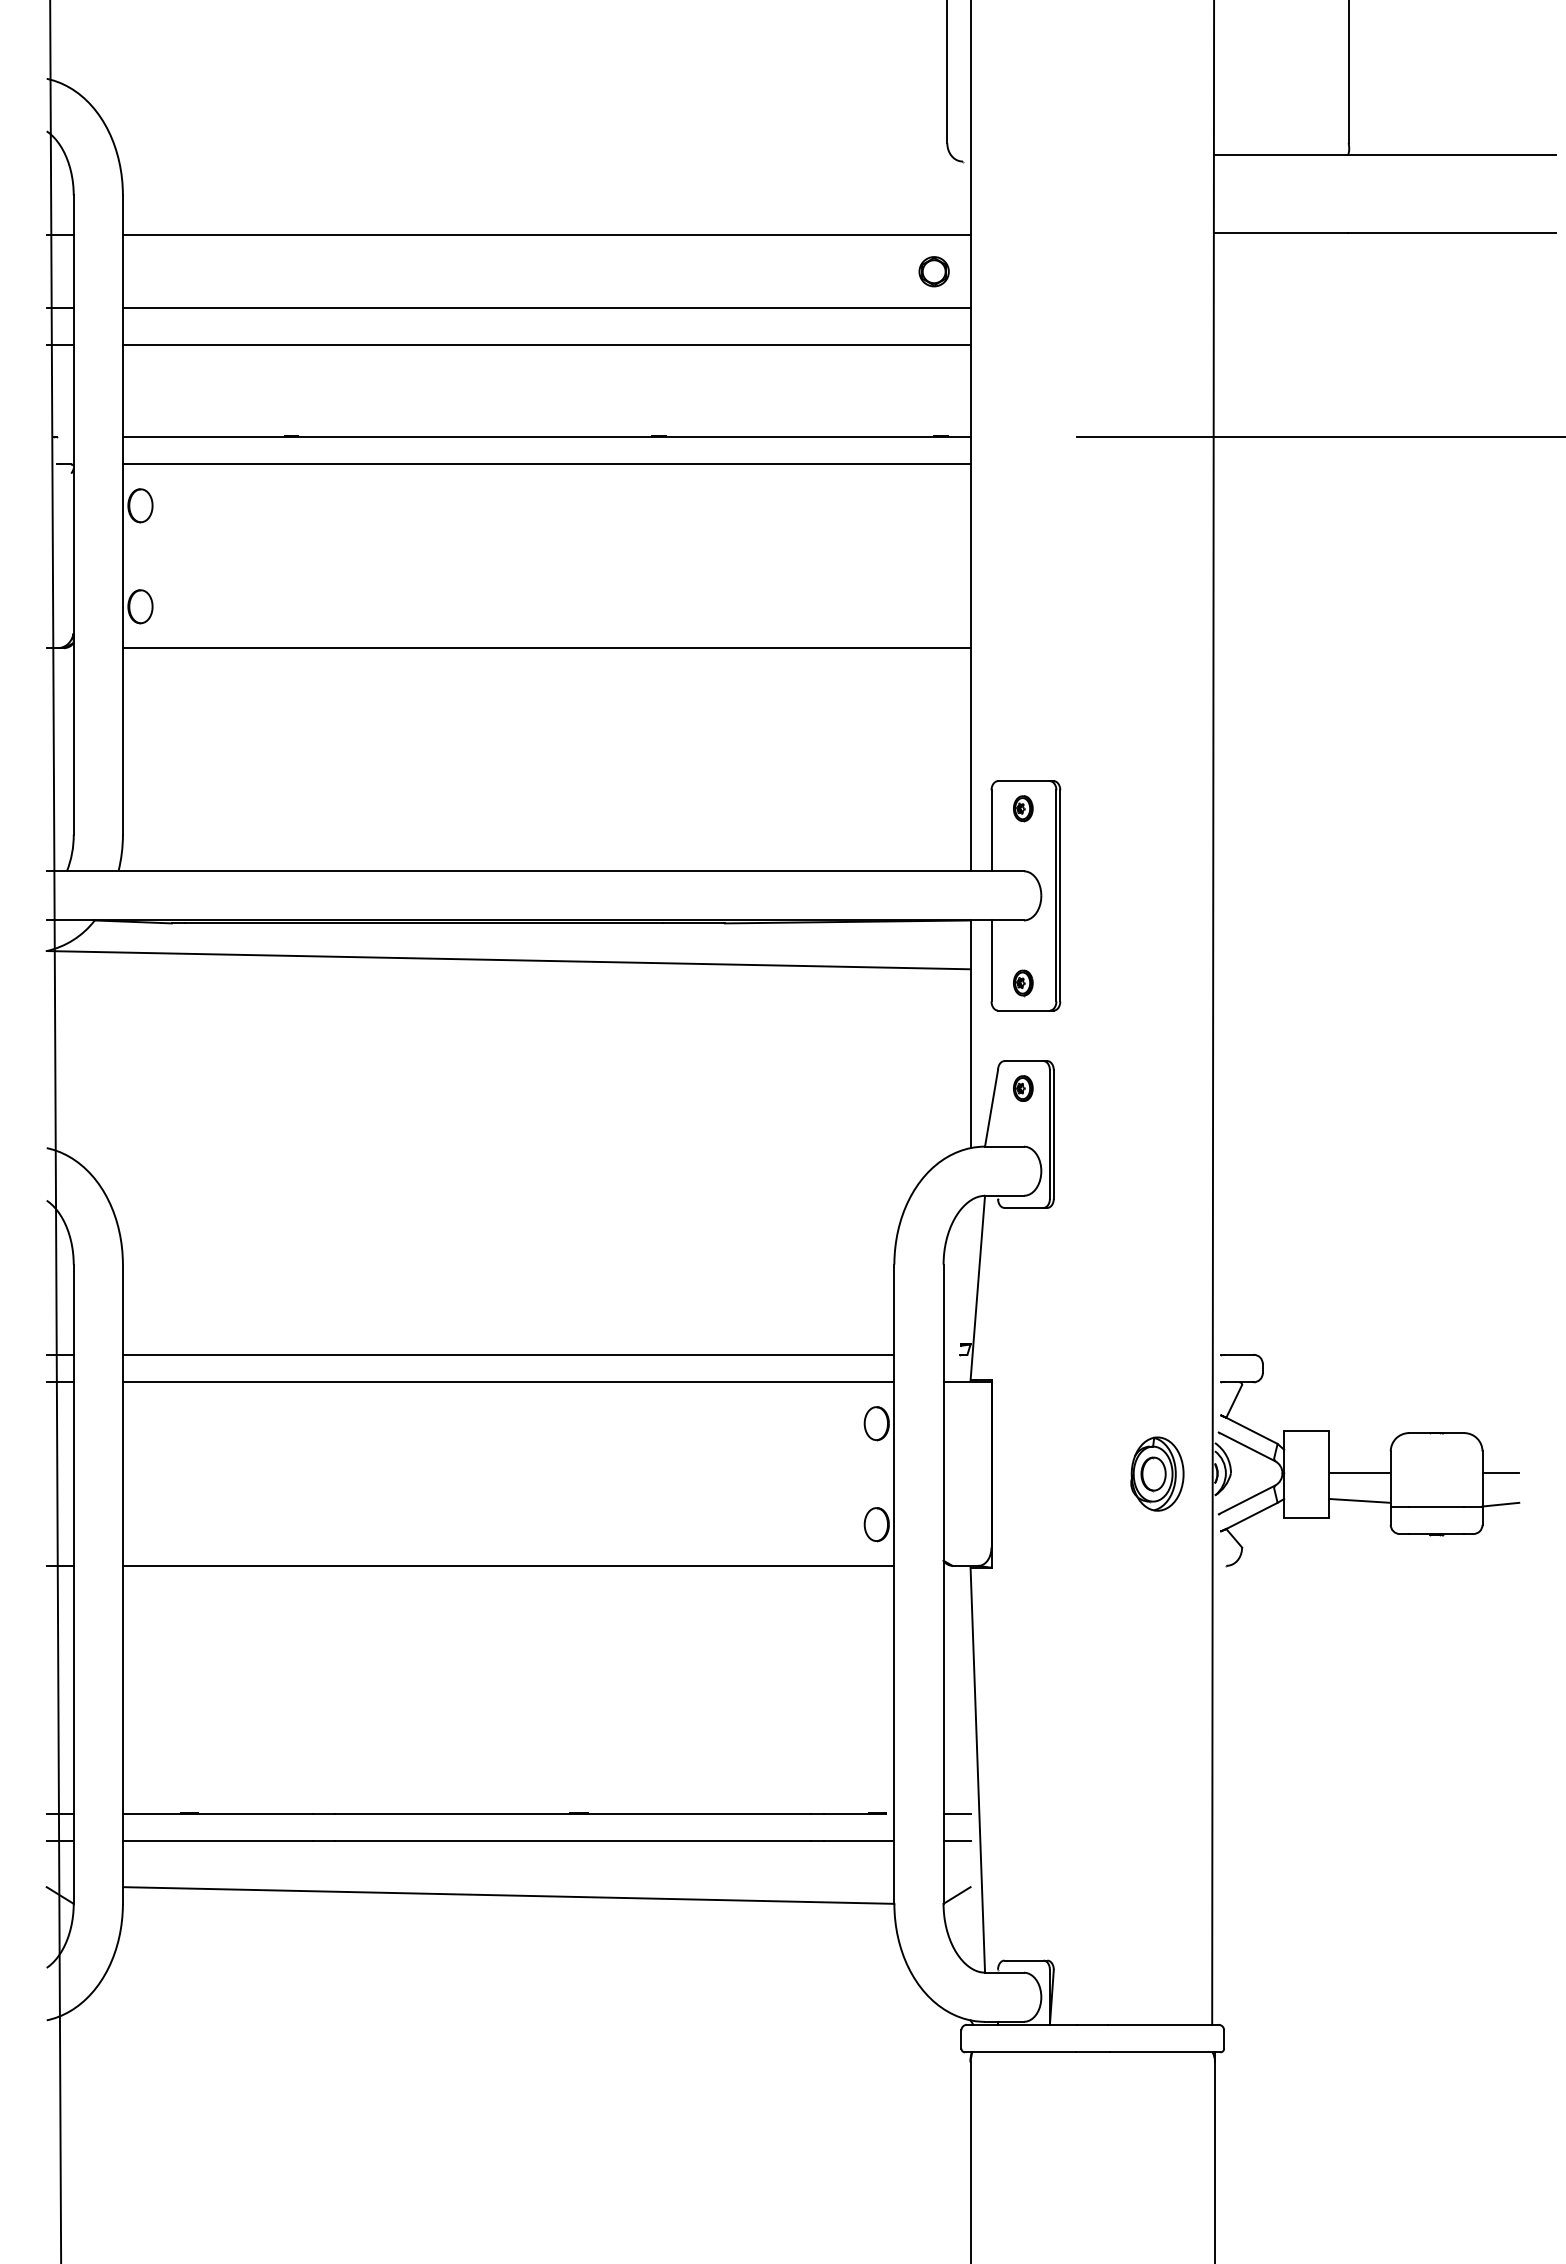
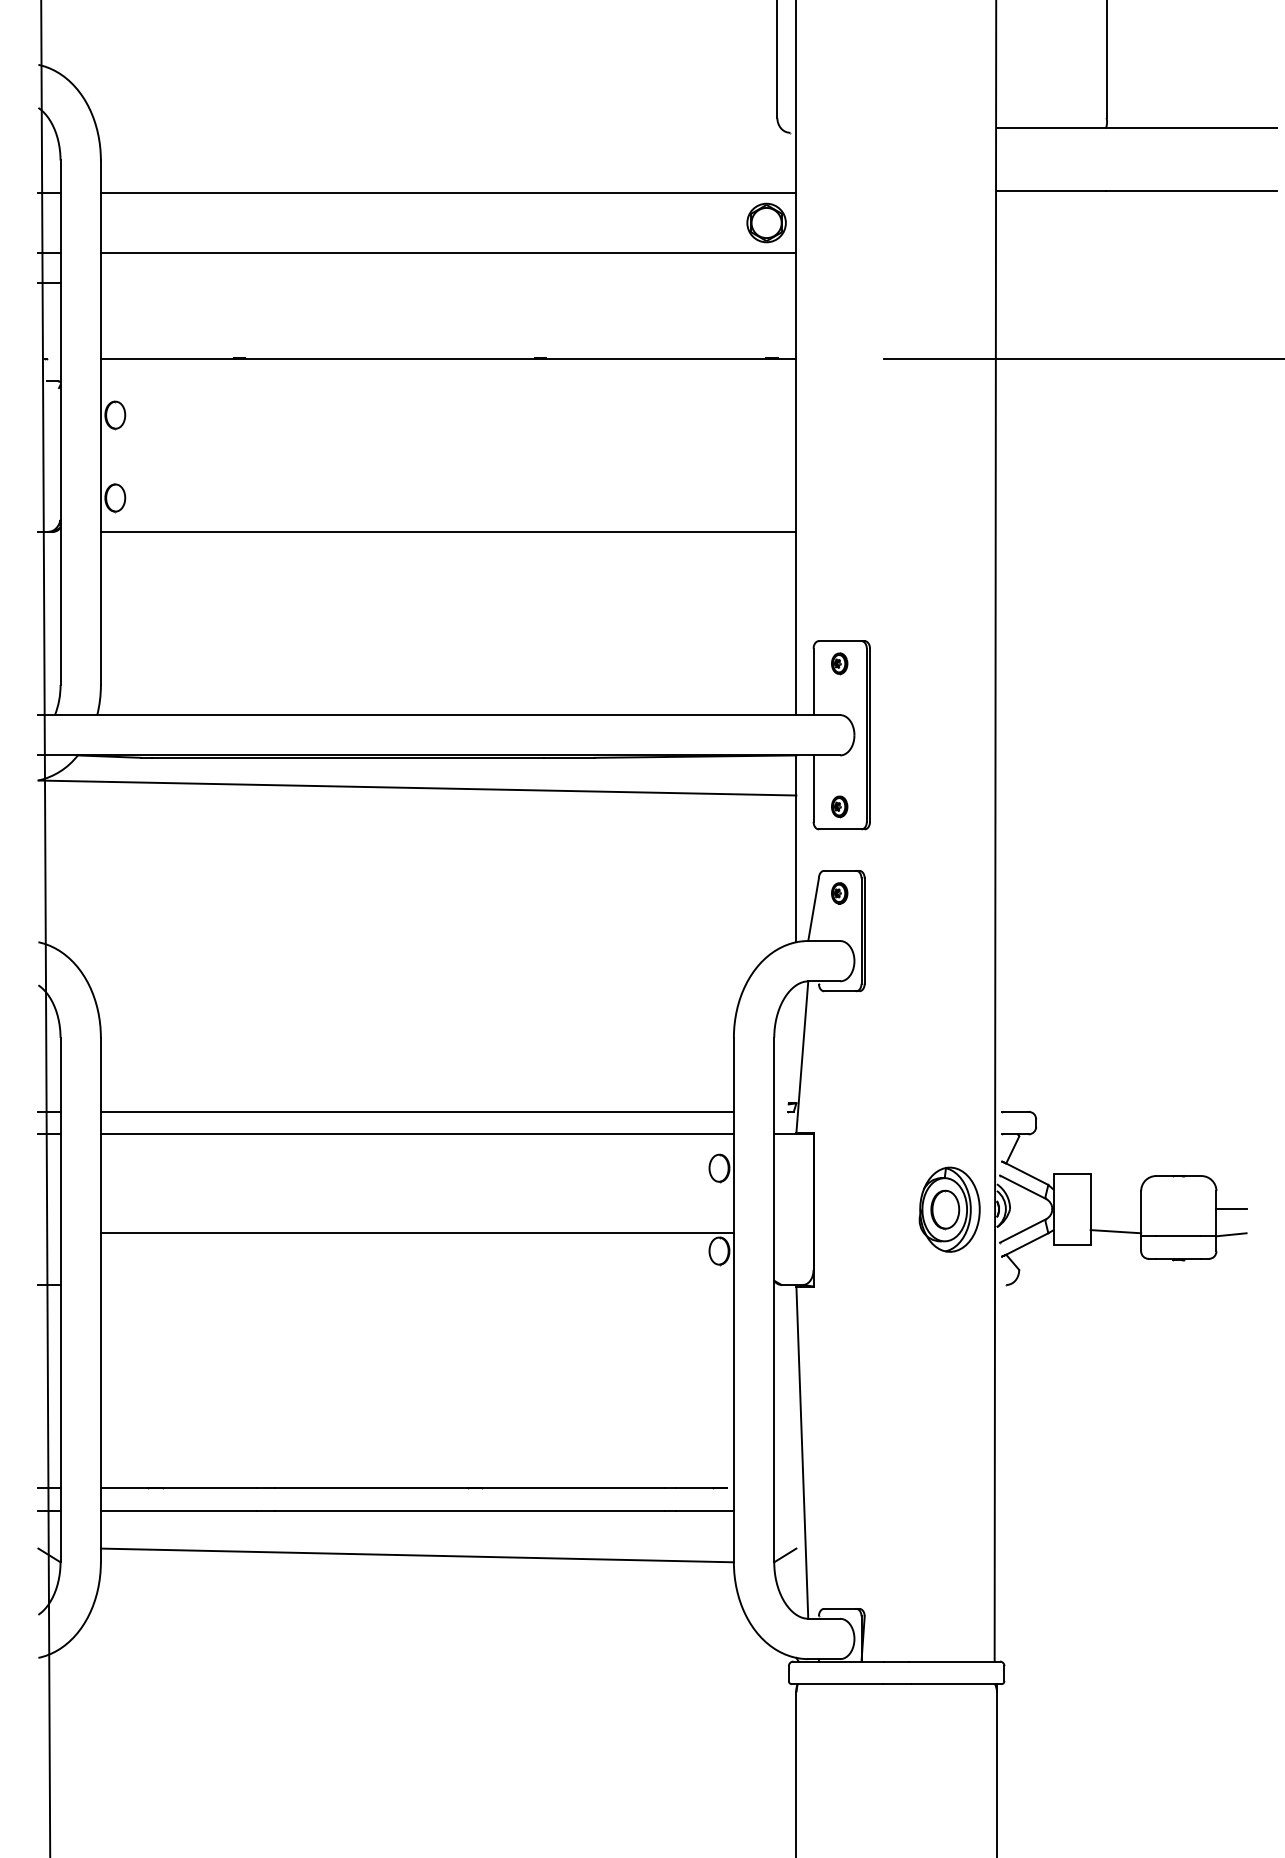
part: (933, 271) -> (765, 222), size x1.6
line: (546, 345) -> (448, 283), removed
line: (546, 464) -> (448, 381), removed
part: (1157, 1473) -> (949, 1209), size x1.4
line: (1359, 1473) -> (1115, 1209), removed
line: (508, 1565) -> (417, 1232), moved
line: (956, 1813) -> (784, 1488), removed
line: (956, 1841) -> (784, 1511), removed

